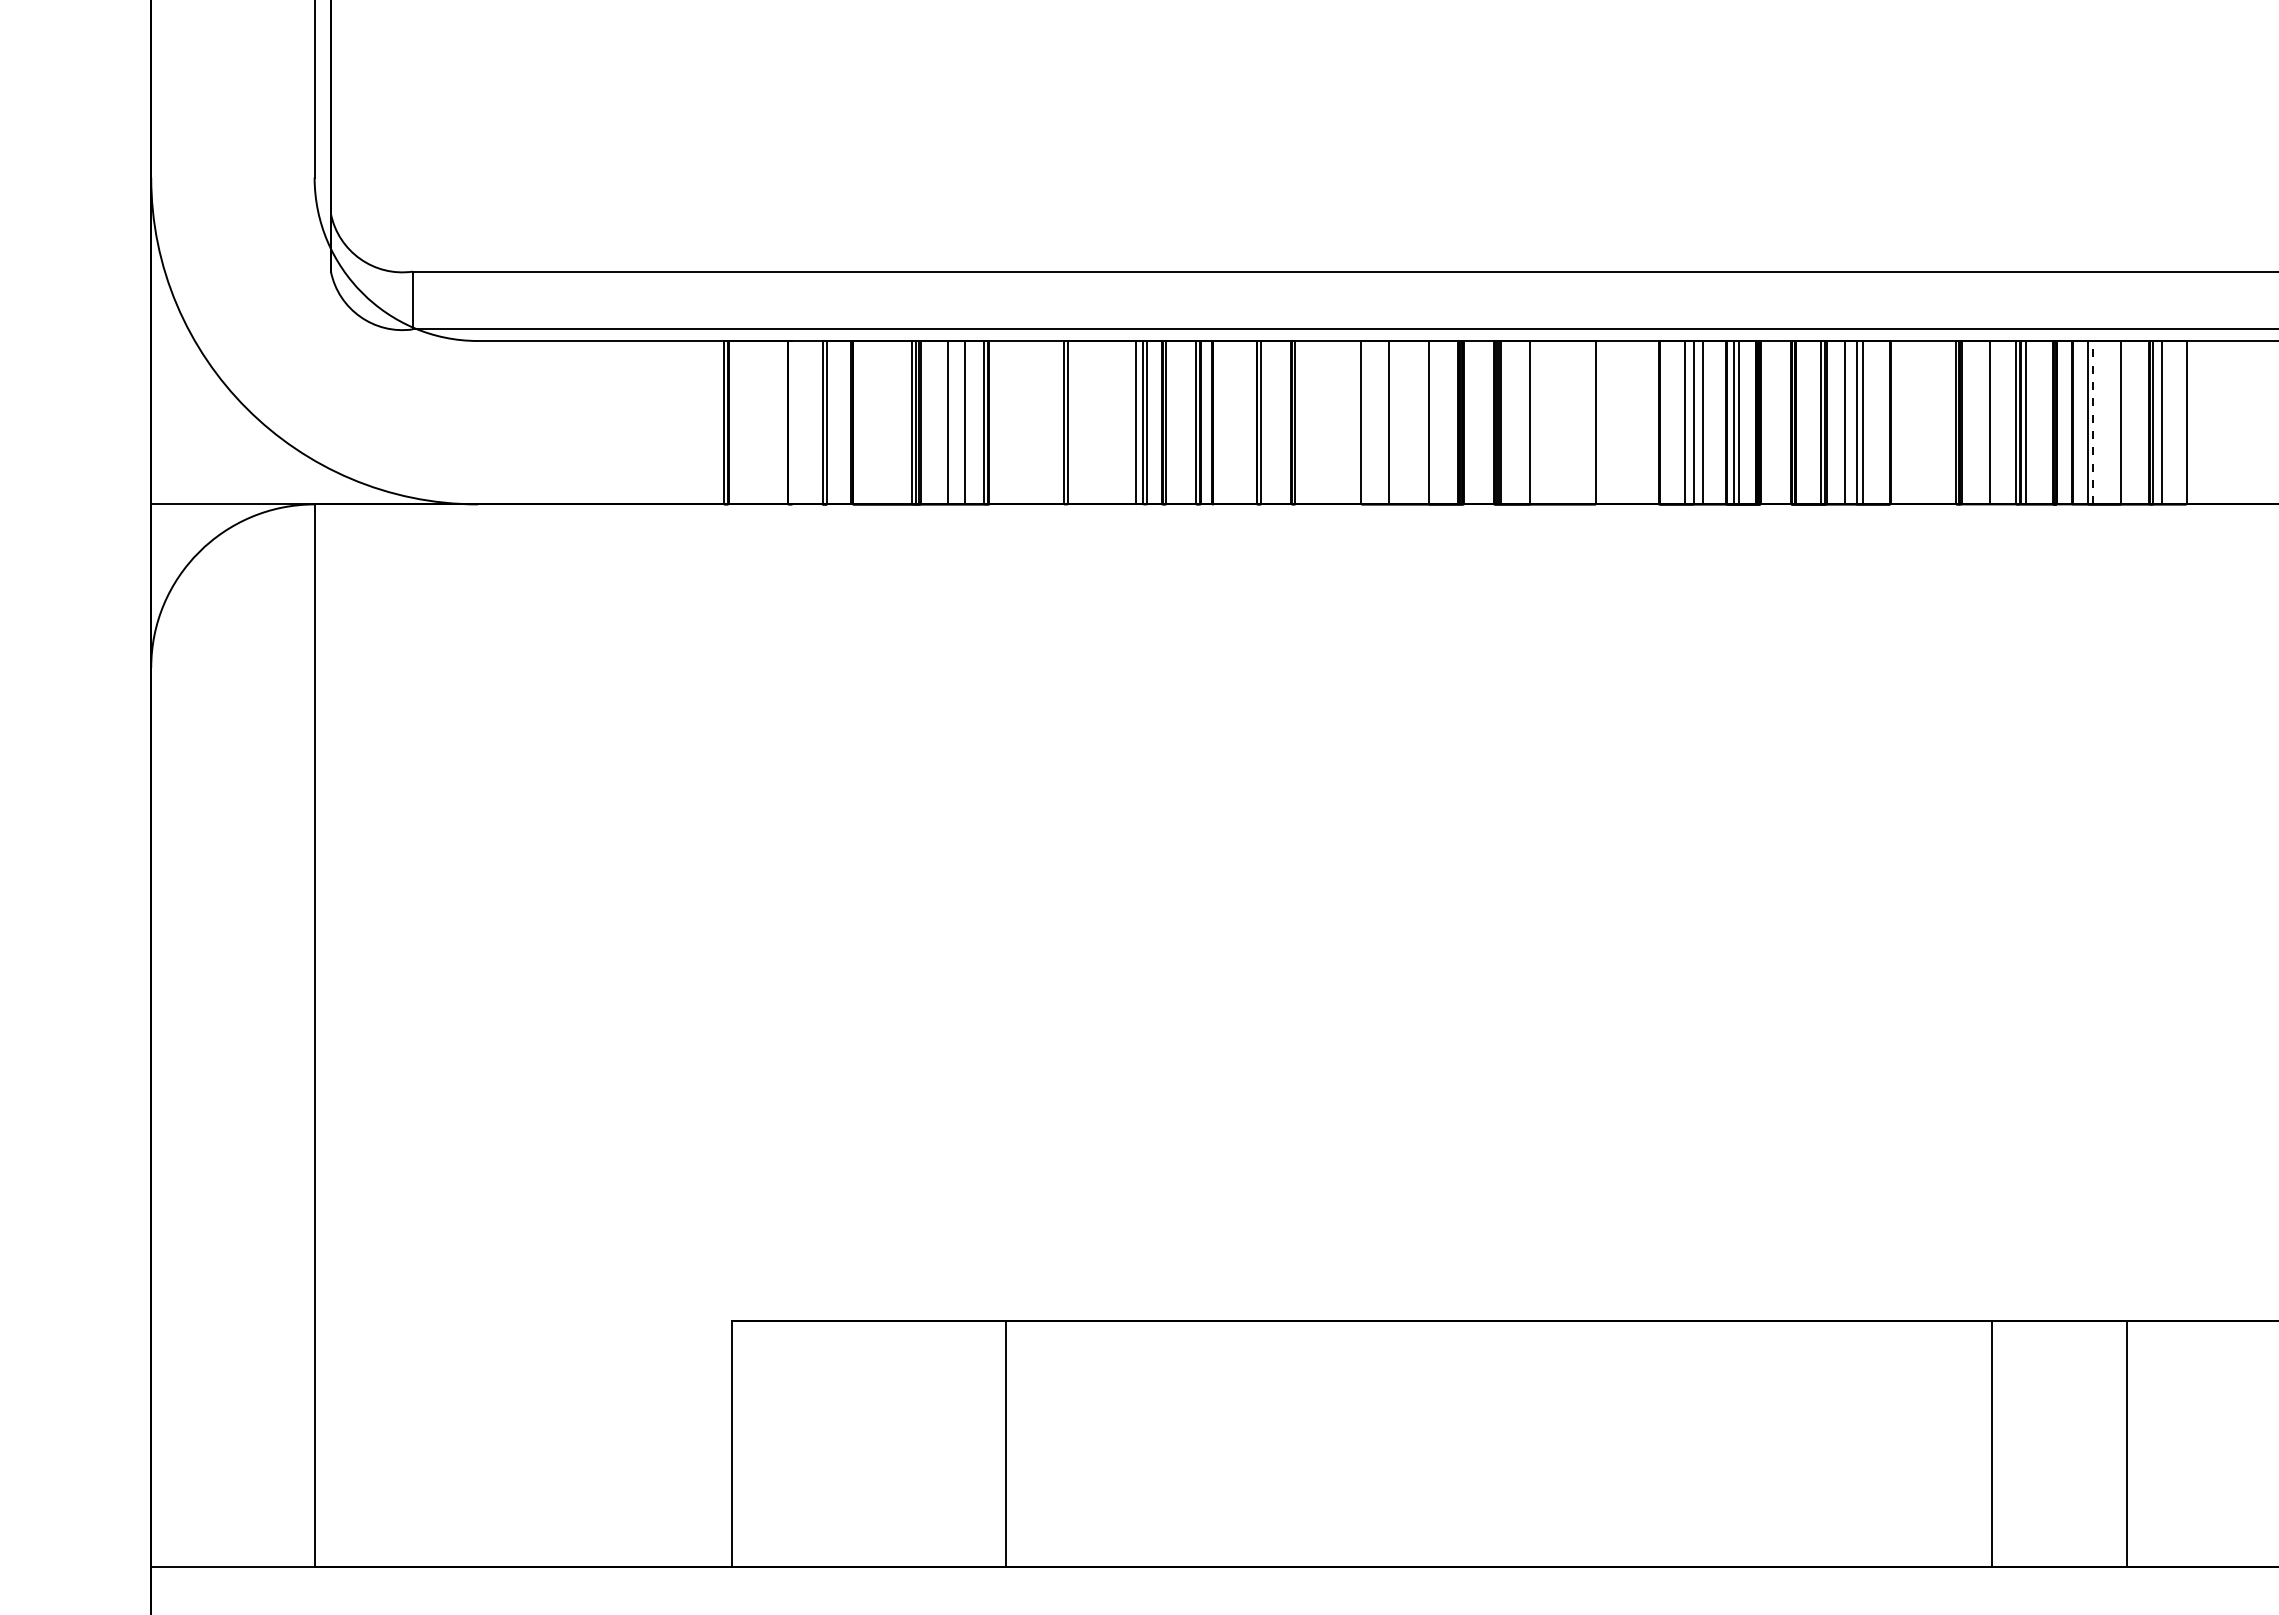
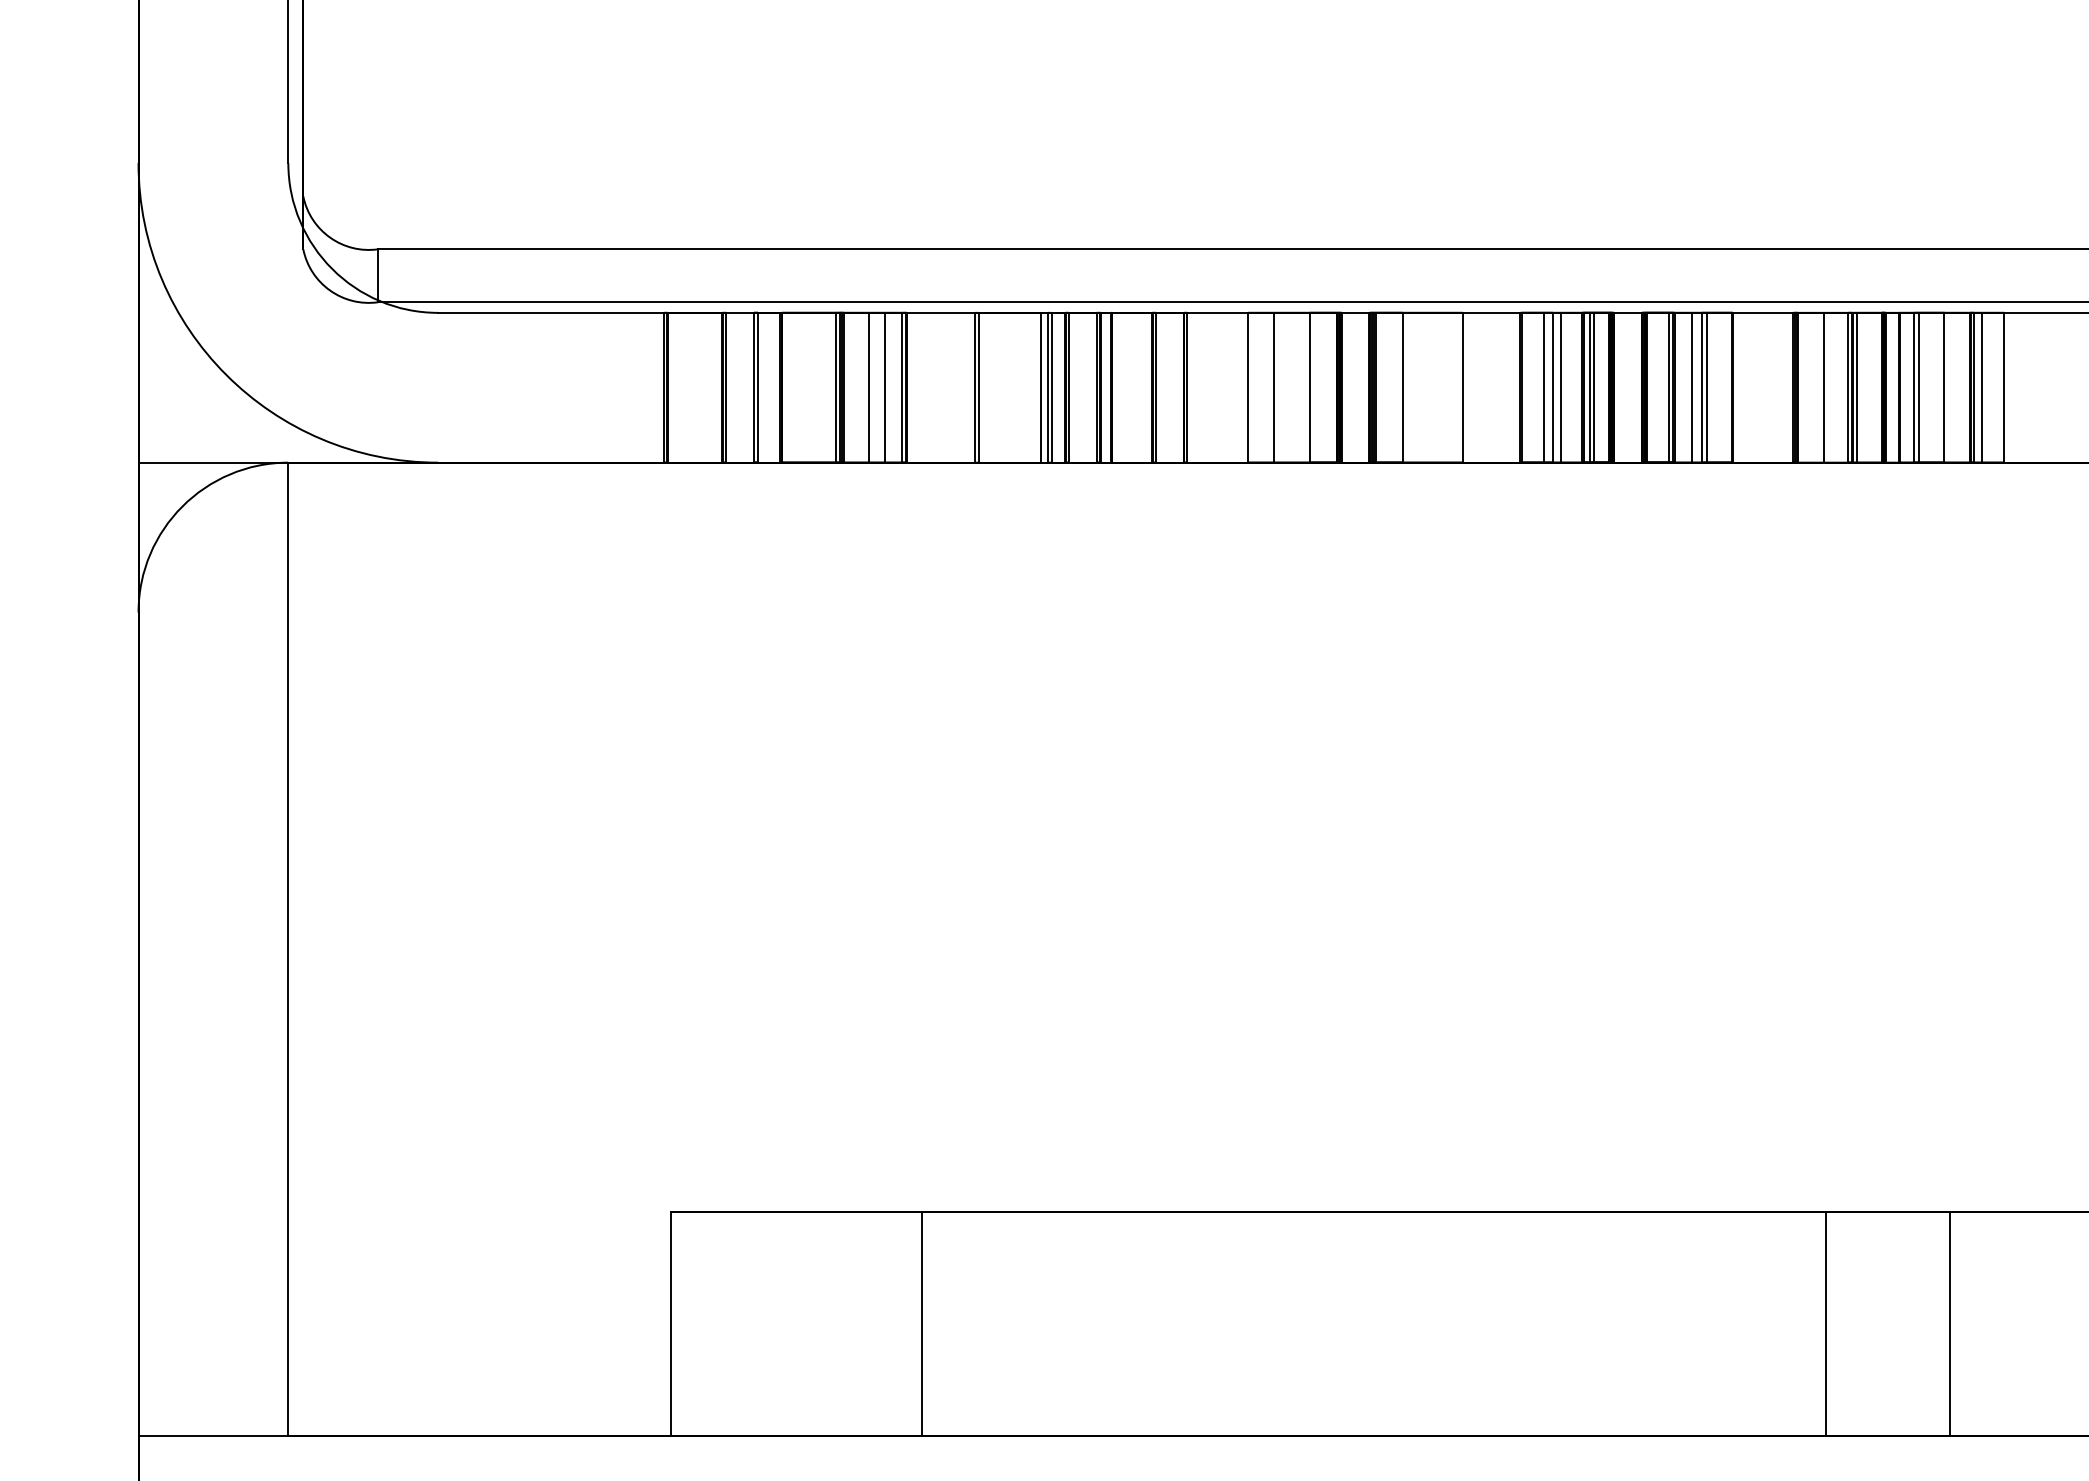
line: (792, 422) -> (726, 387), added
line: (2093, 422) -> (1919, 387), dashed -> solid

